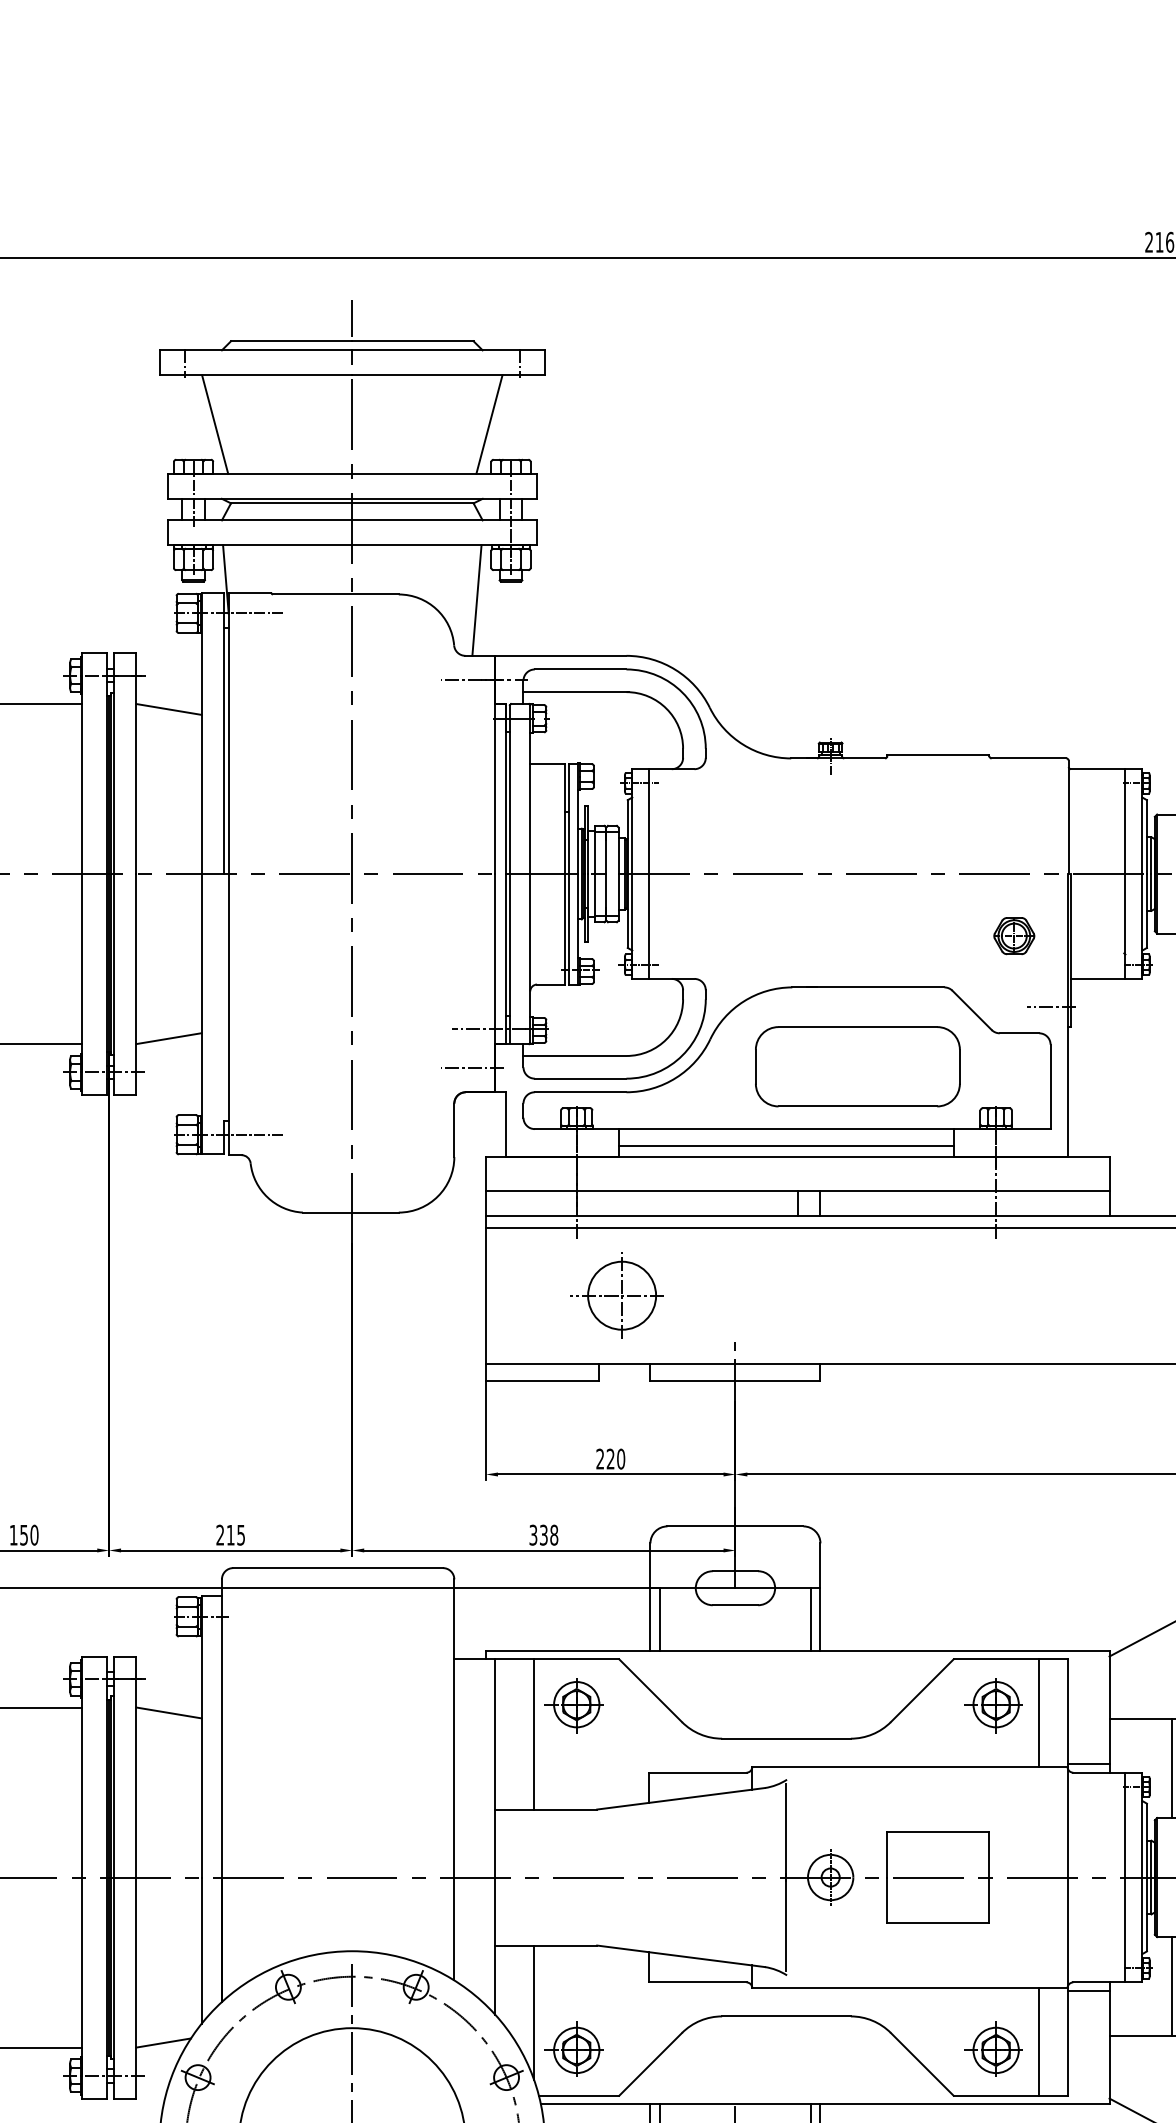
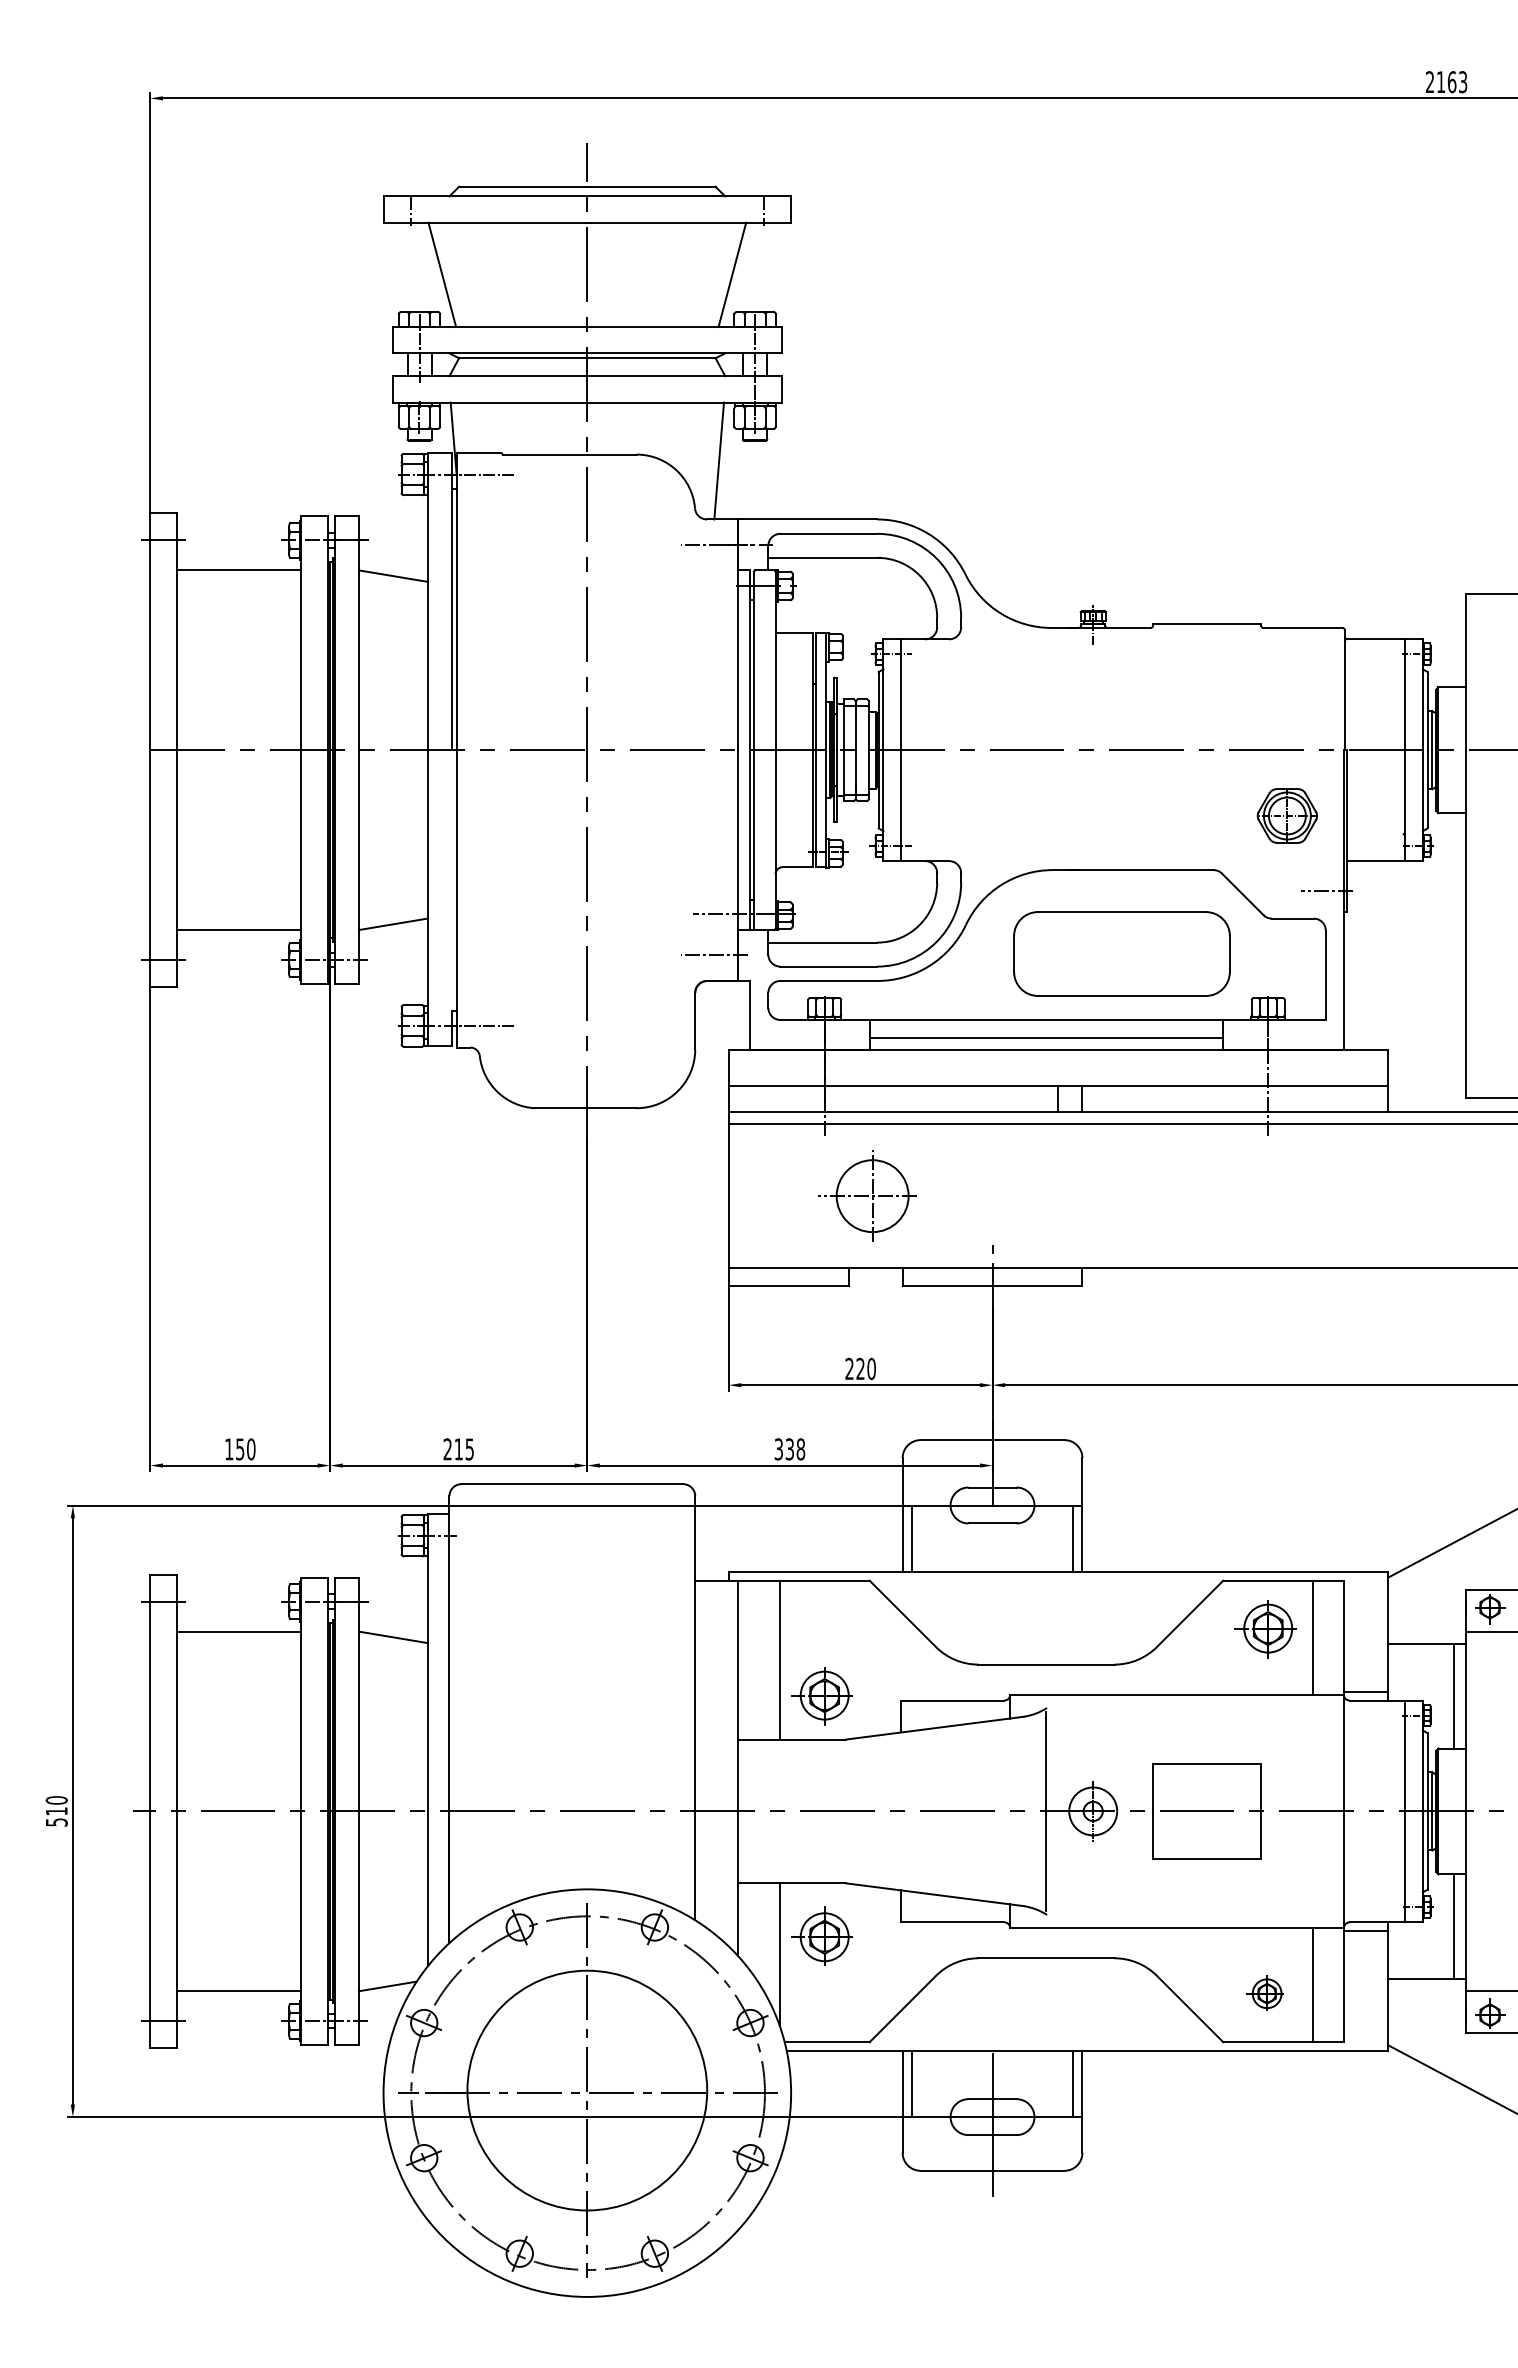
part: (1014, 935) -> (1287, 815), size x1.4
part: (573, 1705) -> (821, 1696), moved
part: (573, 2048) -> (821, 1935), moved
part: (993, 2048) -> (1265, 1992), size x0.6

